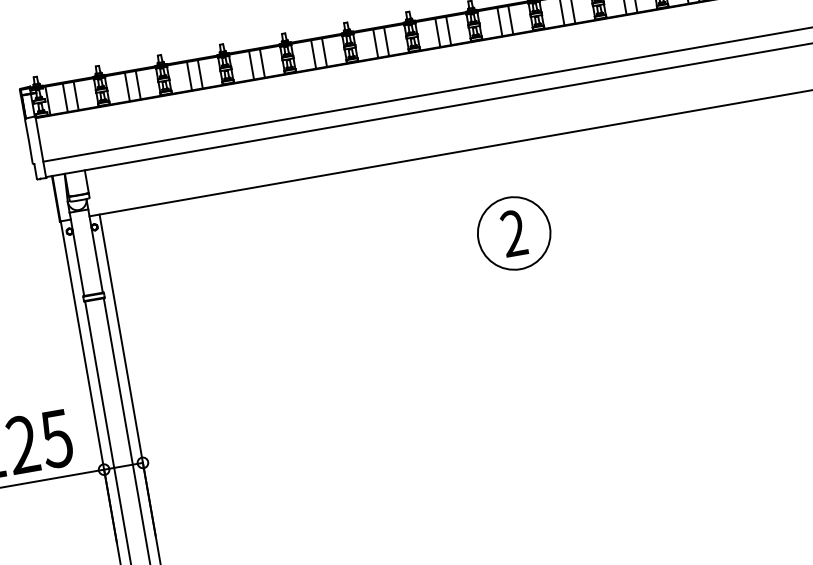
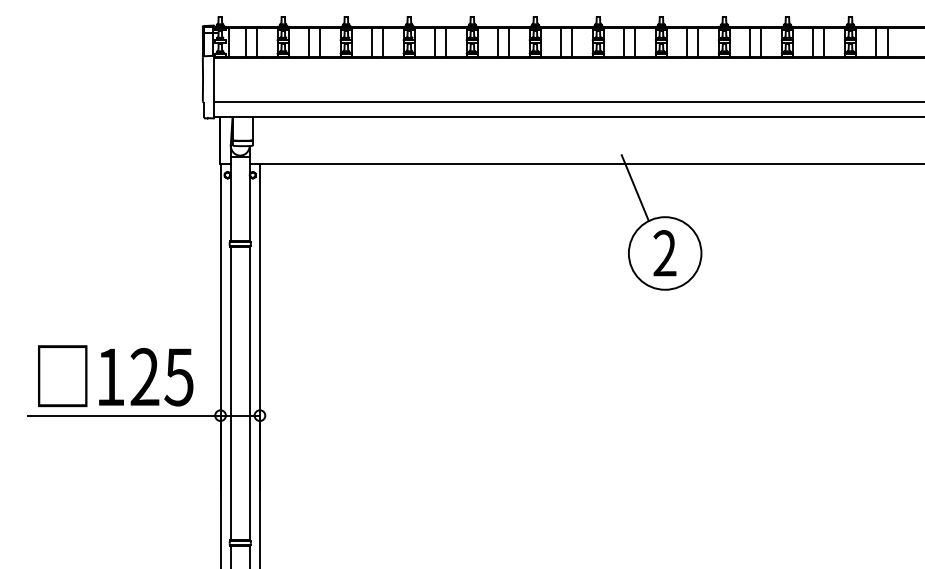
line: (472, 174) -> (634, 188), added

